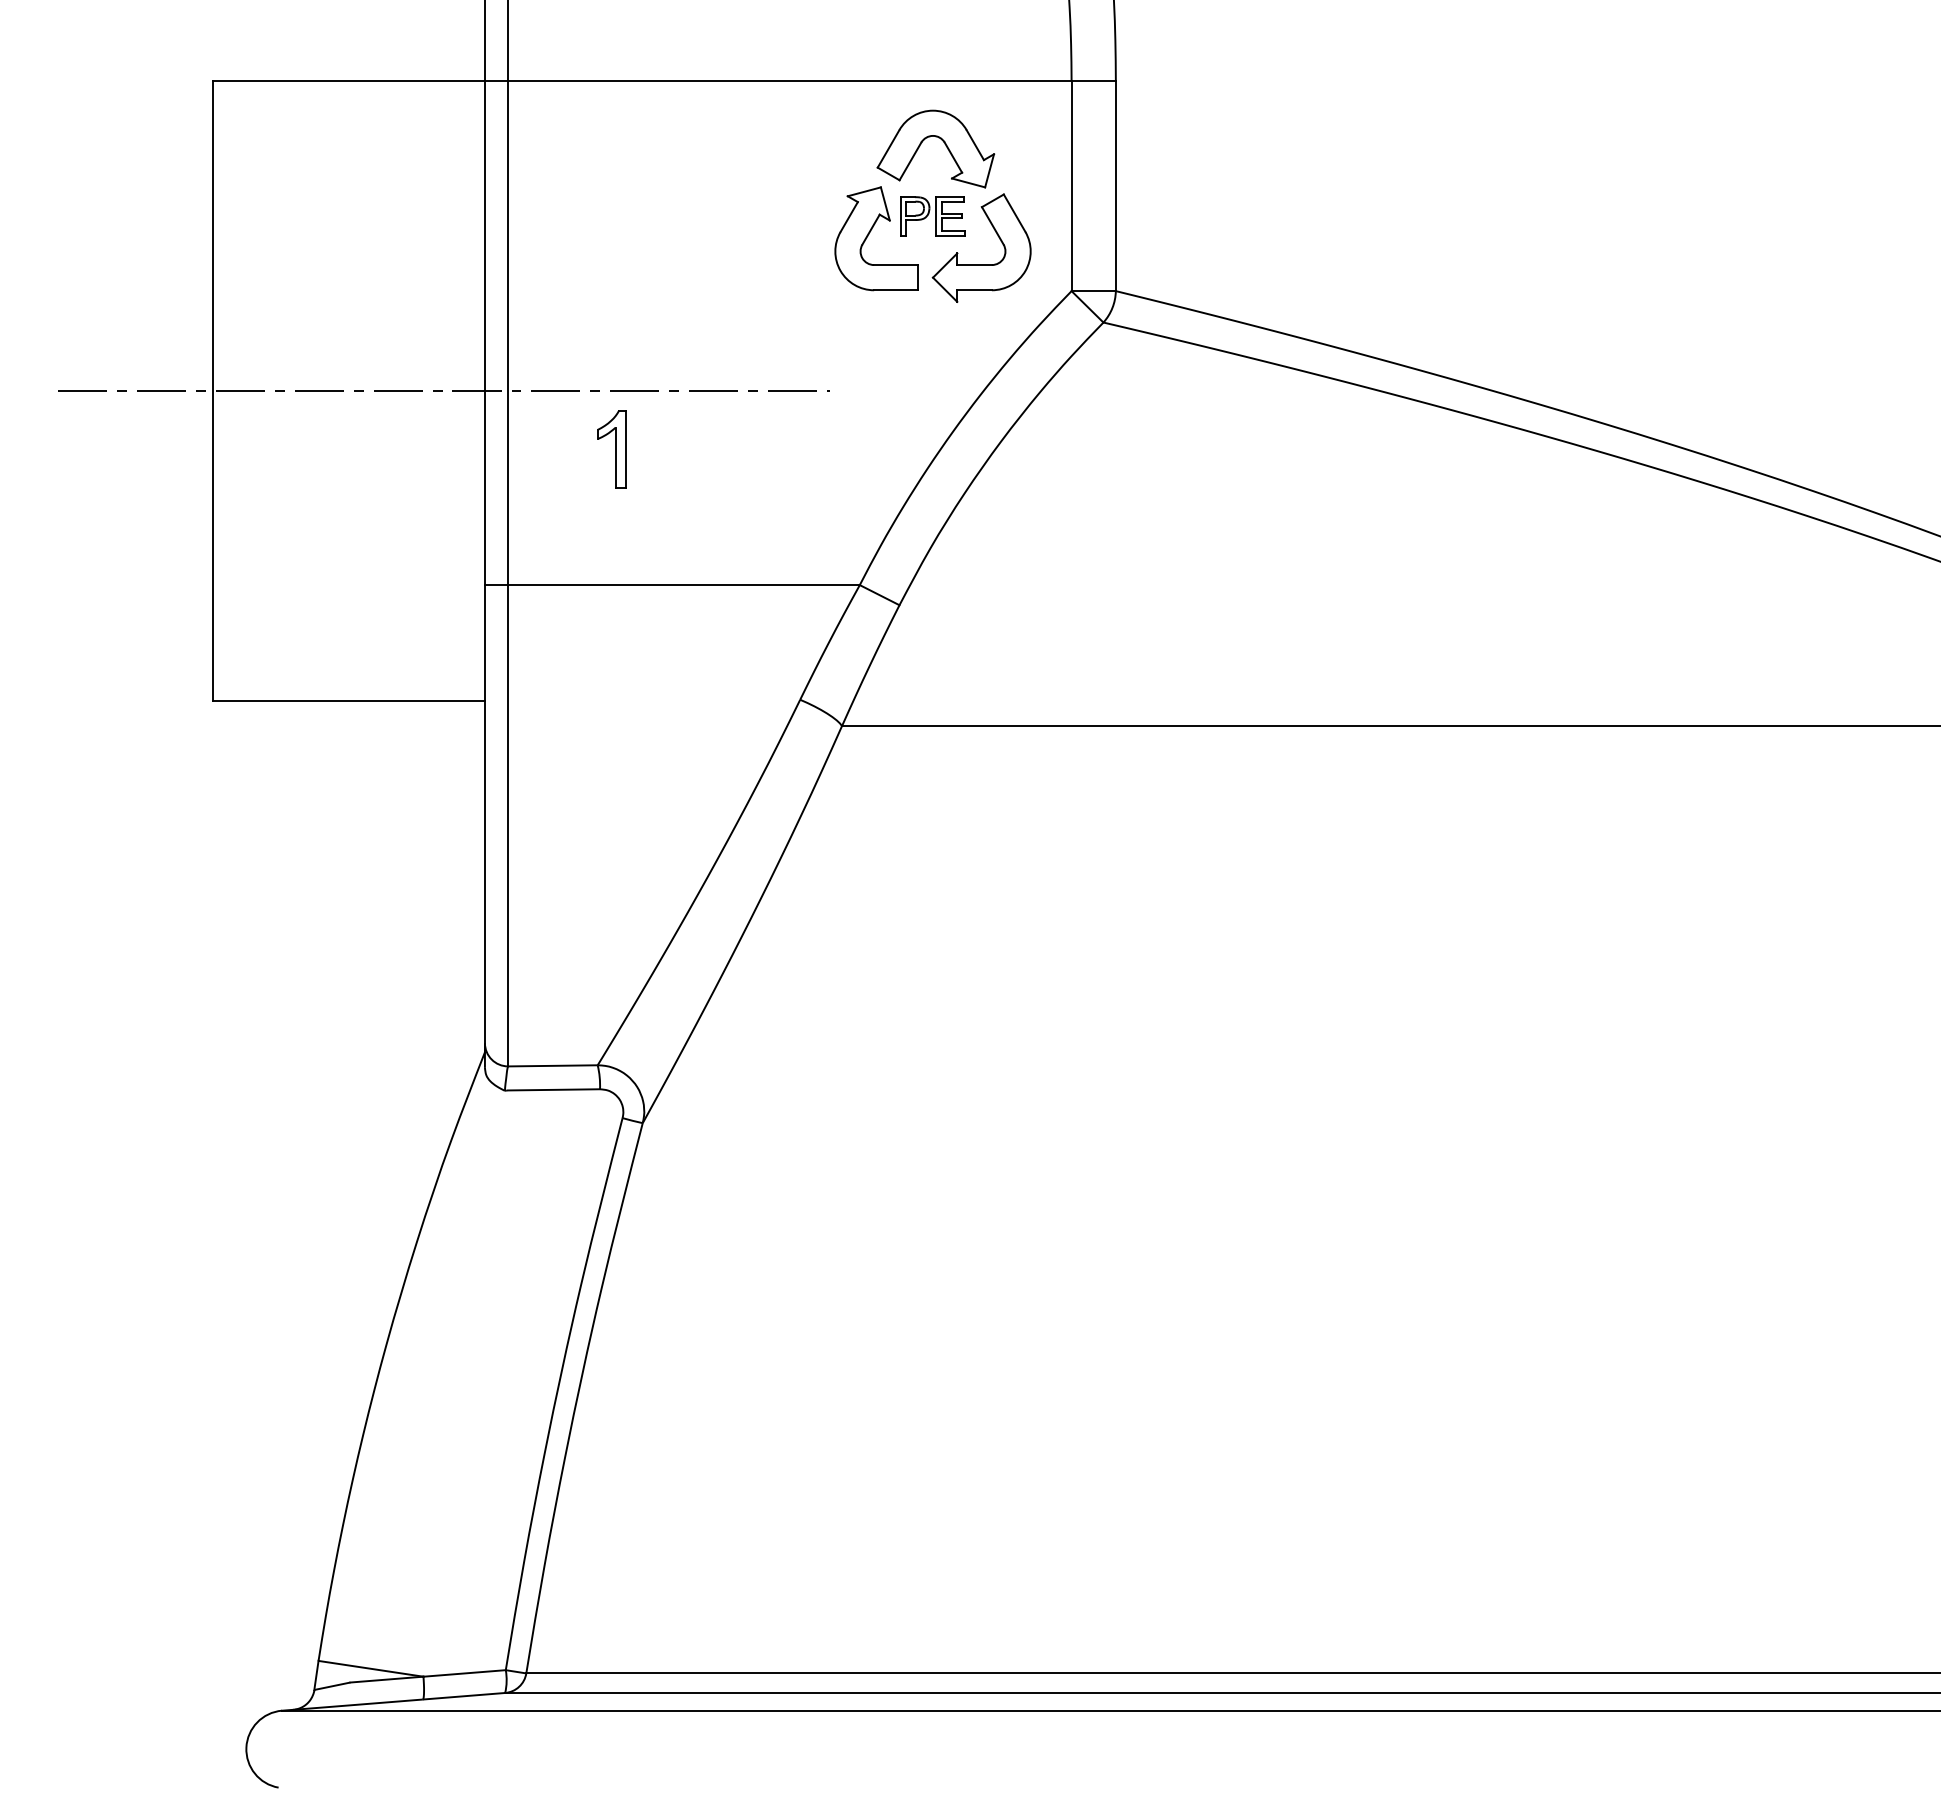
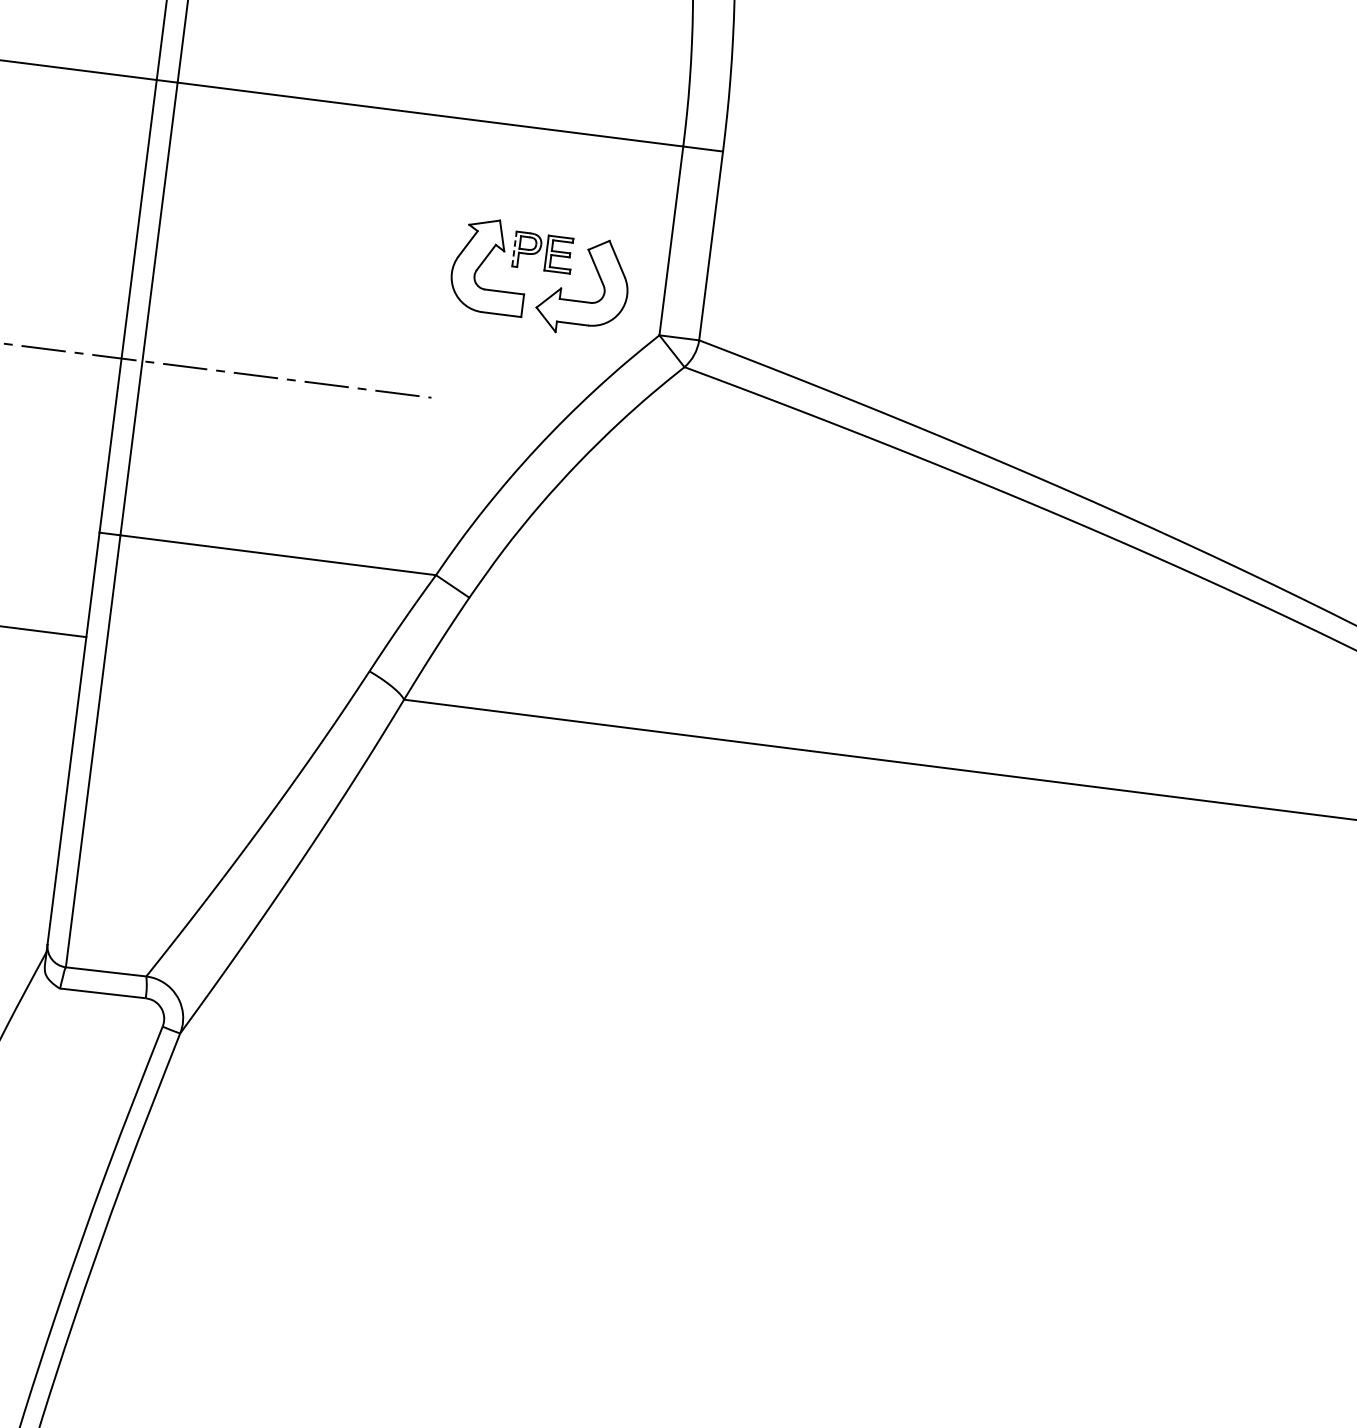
part: (944, 144) -> (562, 189), removed
line: (900, 216) -> (514, 248), solid -> dashed
part: (611, 449) -> (228, 425), removed

